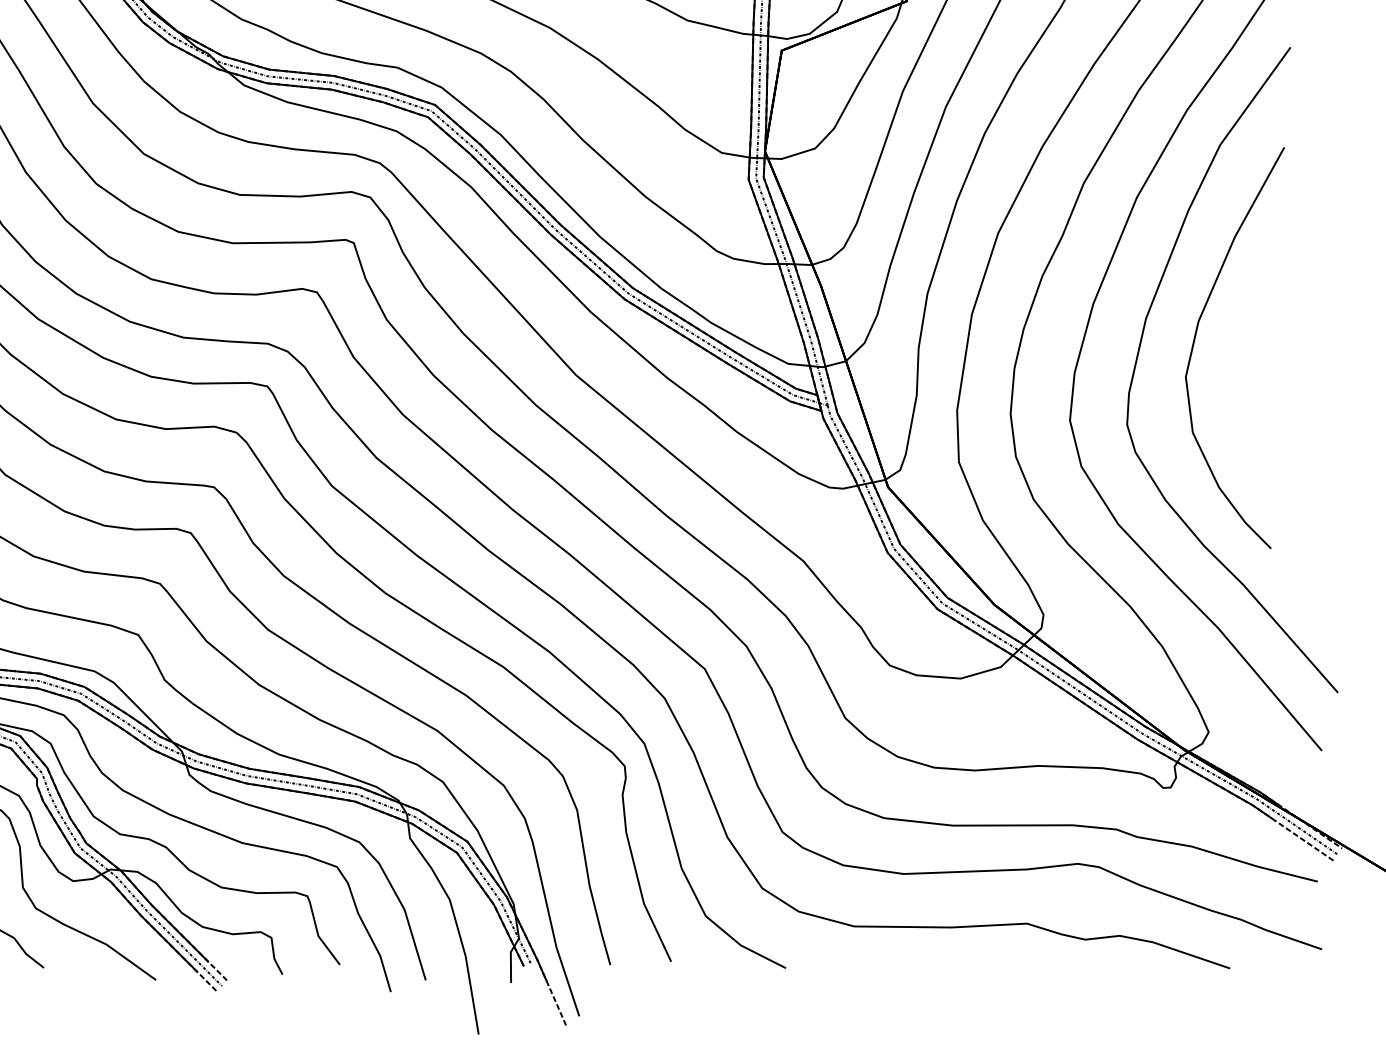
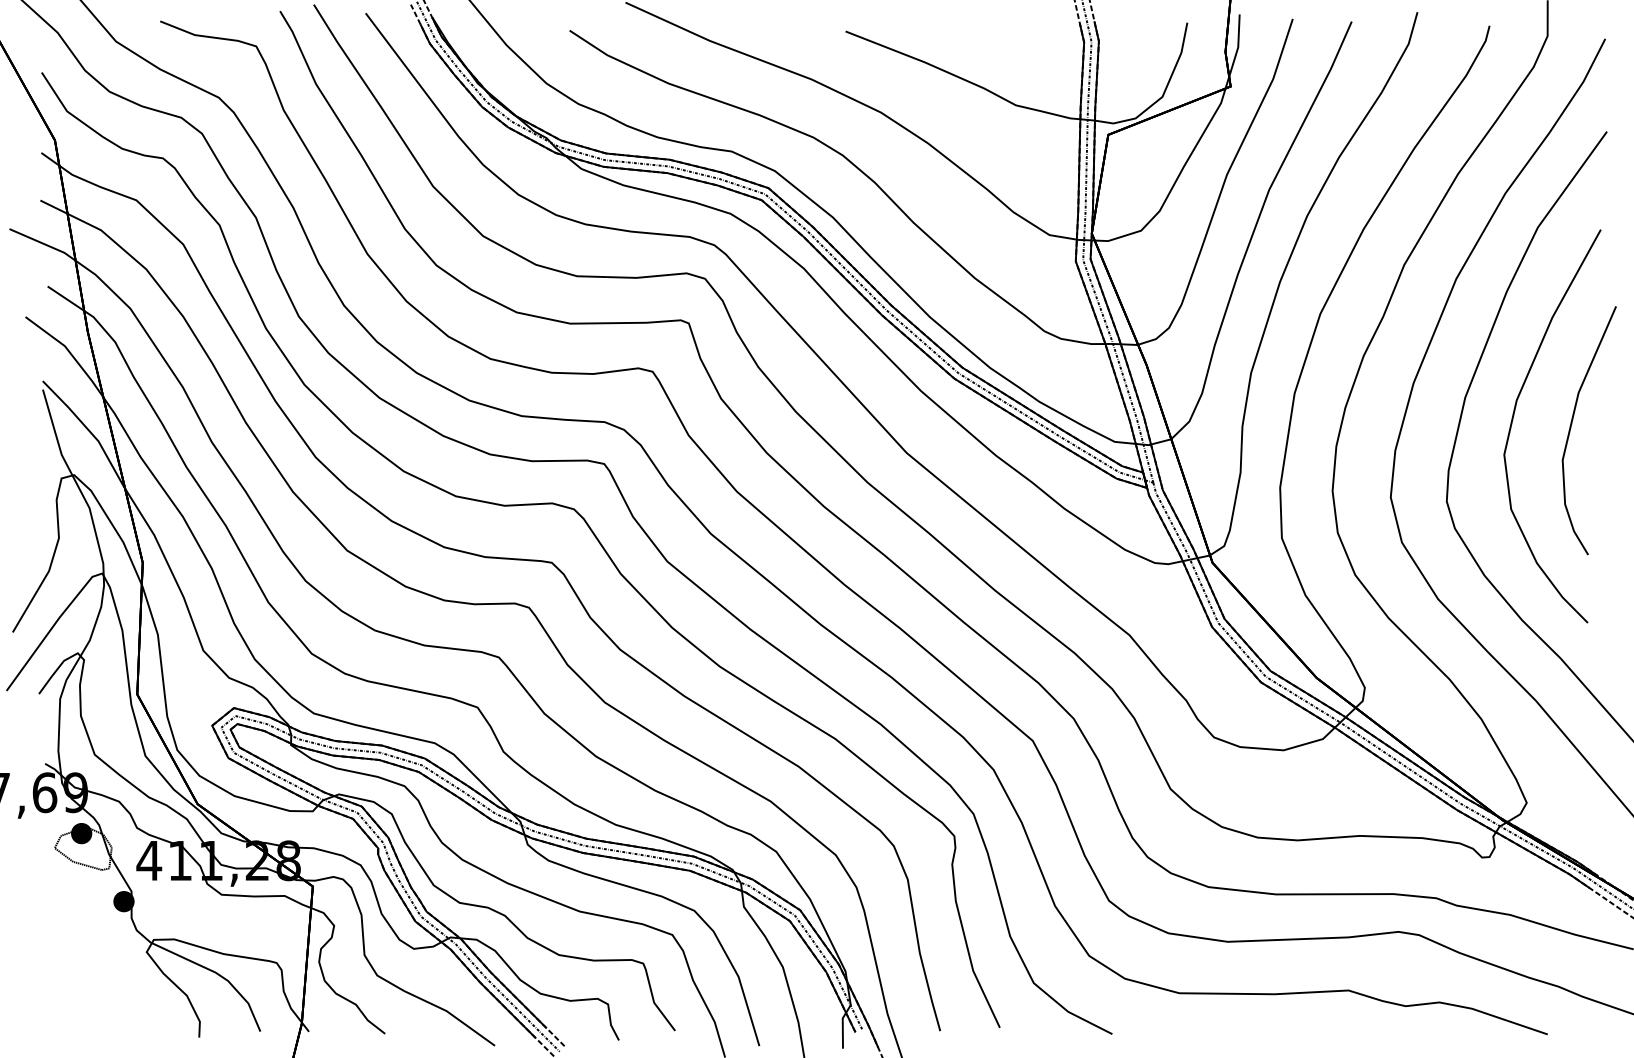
curve: (1255, 346) -> (1572, 424), added

